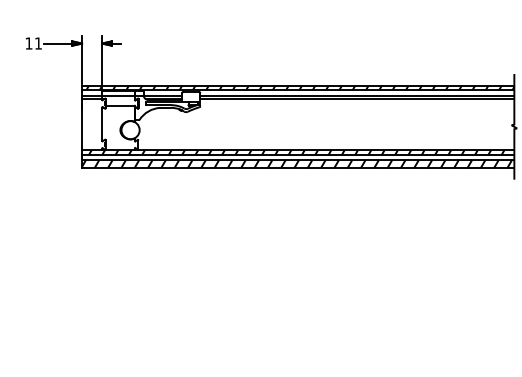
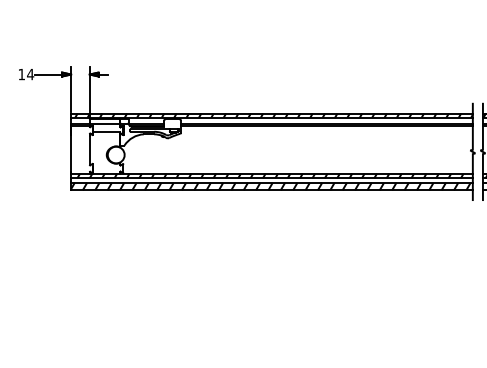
text: (38, 43) -> (30, 74), 11 -> 14

